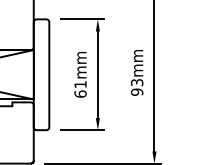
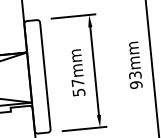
text: (80, 89) -> (78, 87), 61mm -> 57mm

